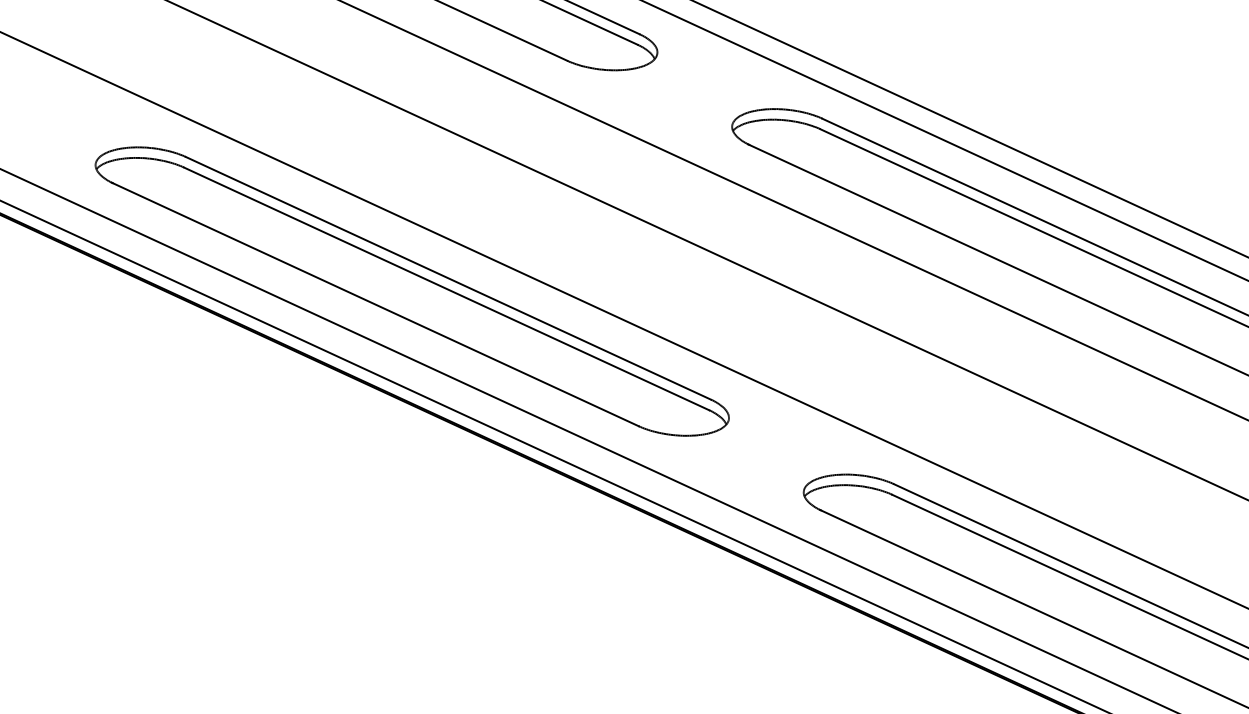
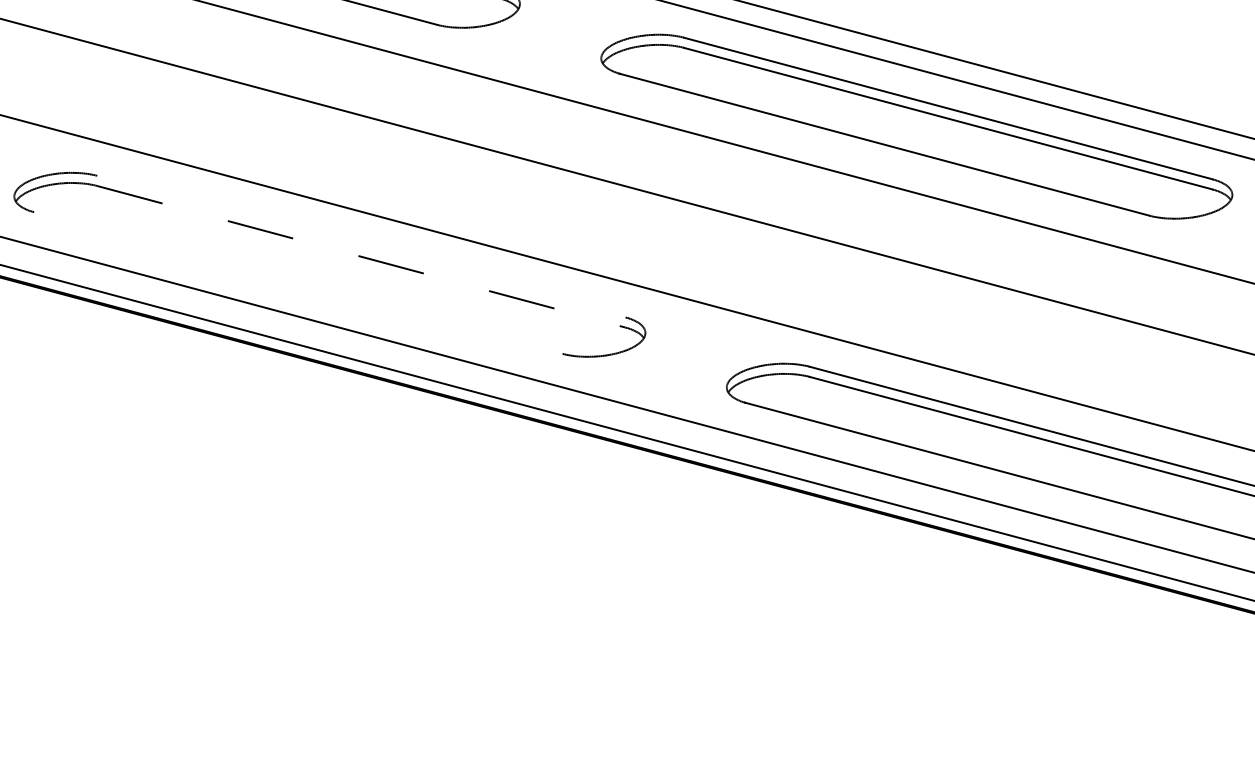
line: (448, 278) -> (361, 246), removed
line: (446, 288) -> (361, 256), solid -> dashed
line: (375, 304) -> (297, 282), removed

